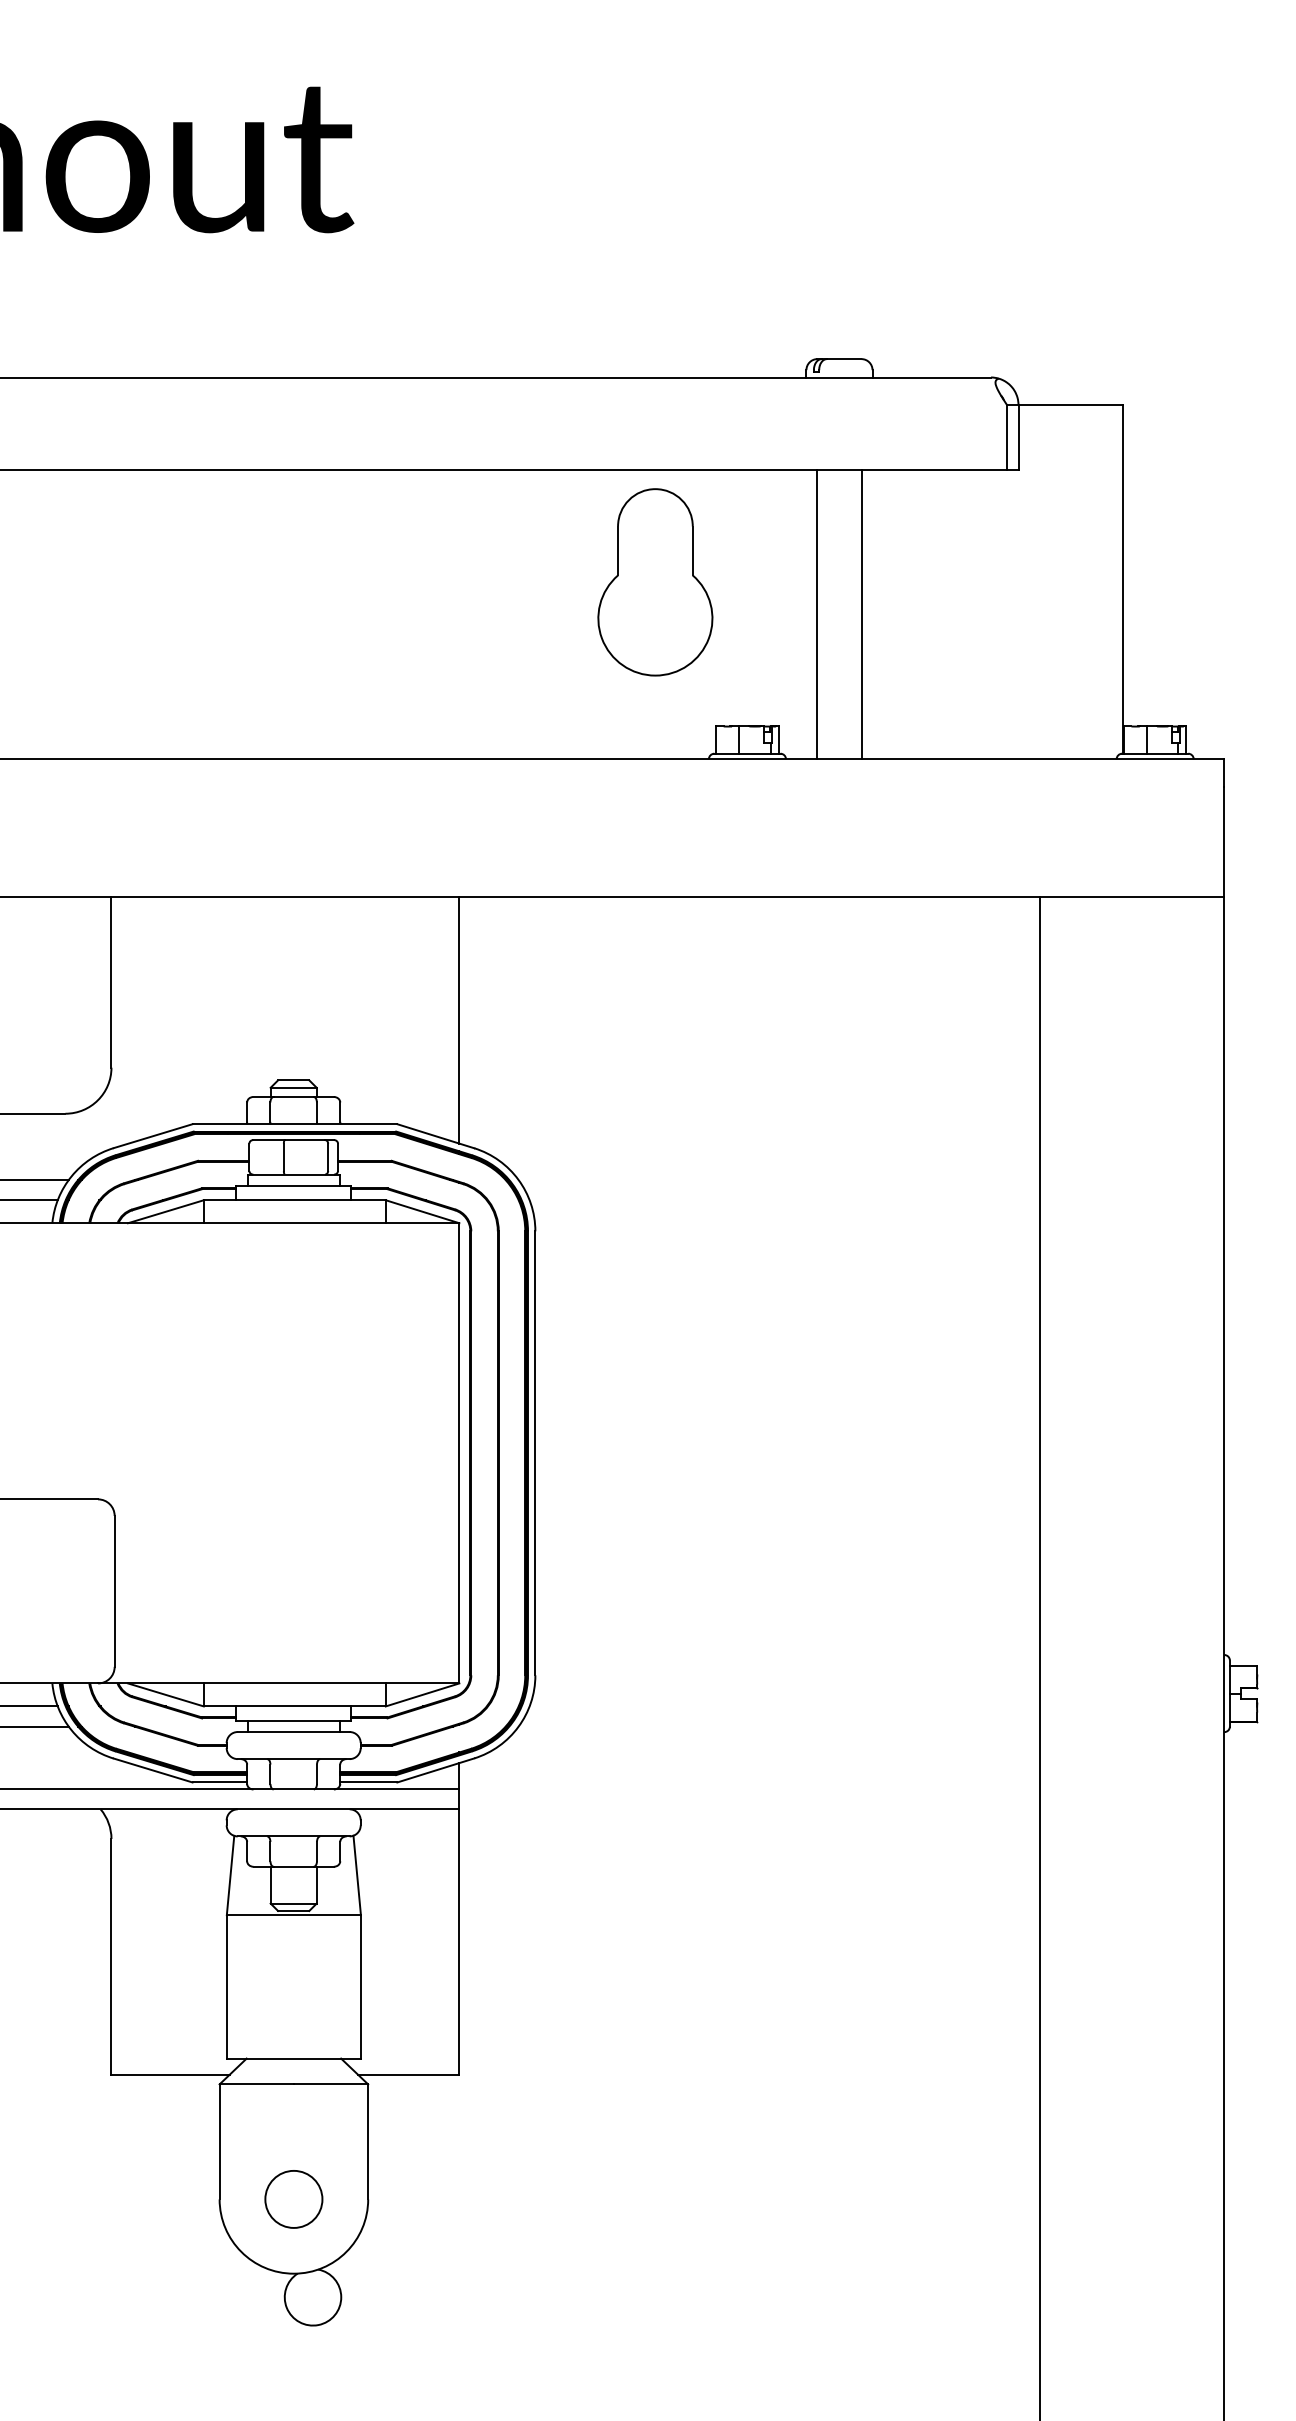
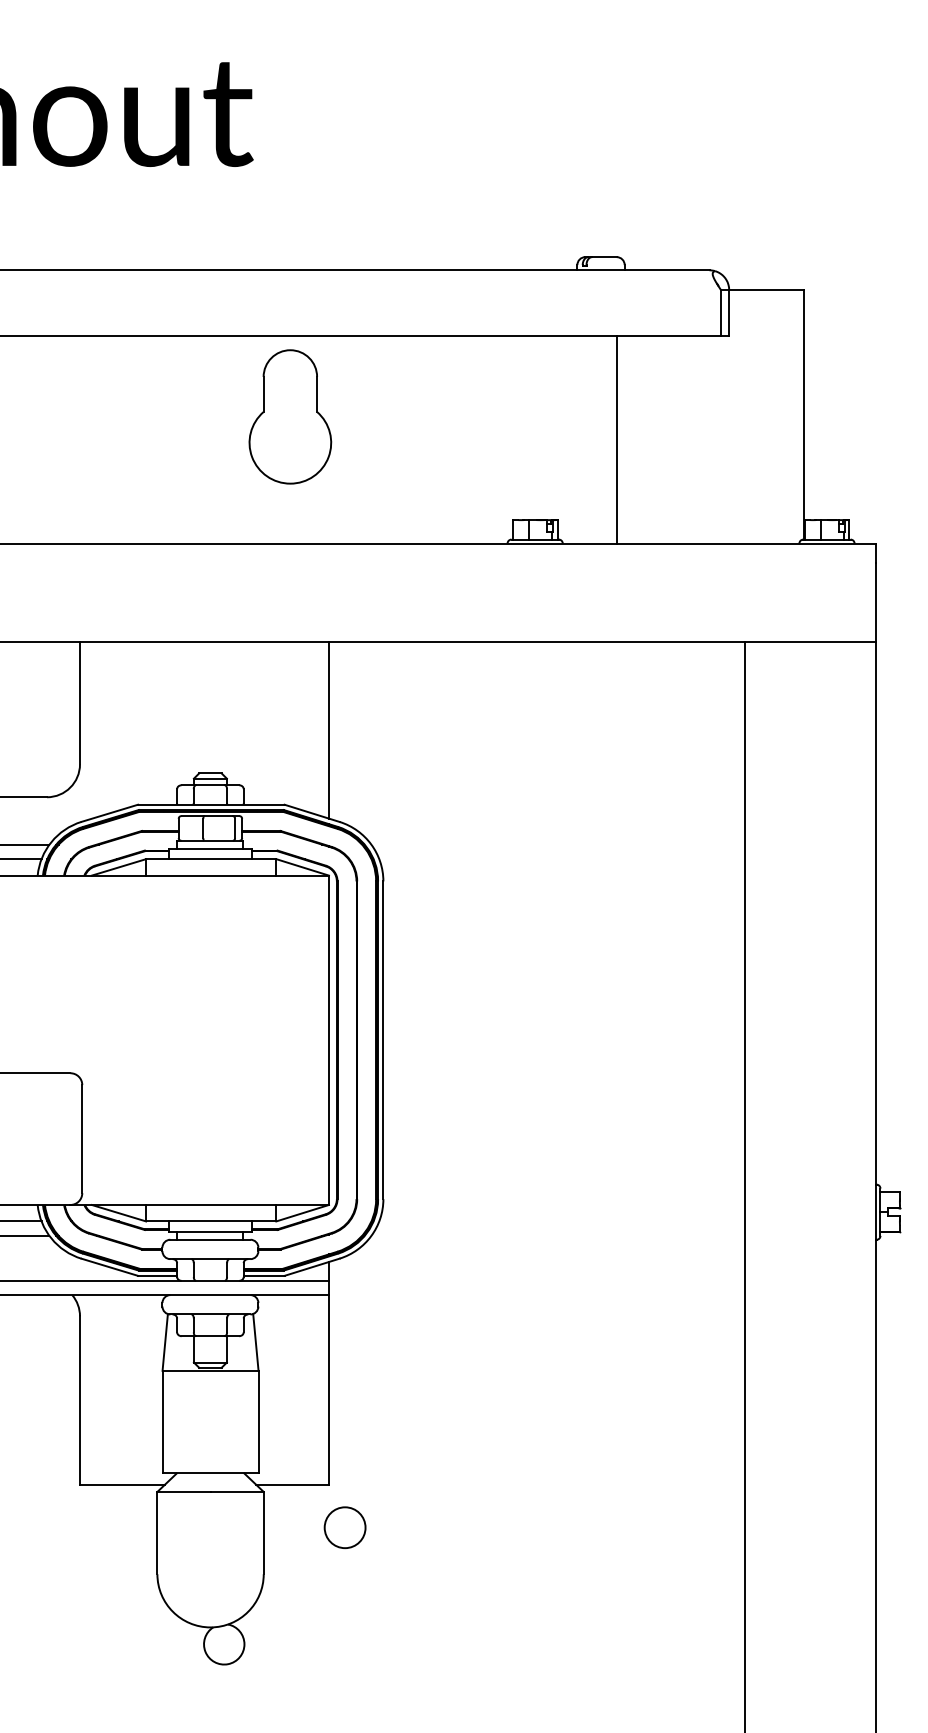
part: (655, 582) -> (290, 417), moved
line: (816, 614) -> (584, 439), removed
circle: (293, 2199) -> (344, 1527), moved

